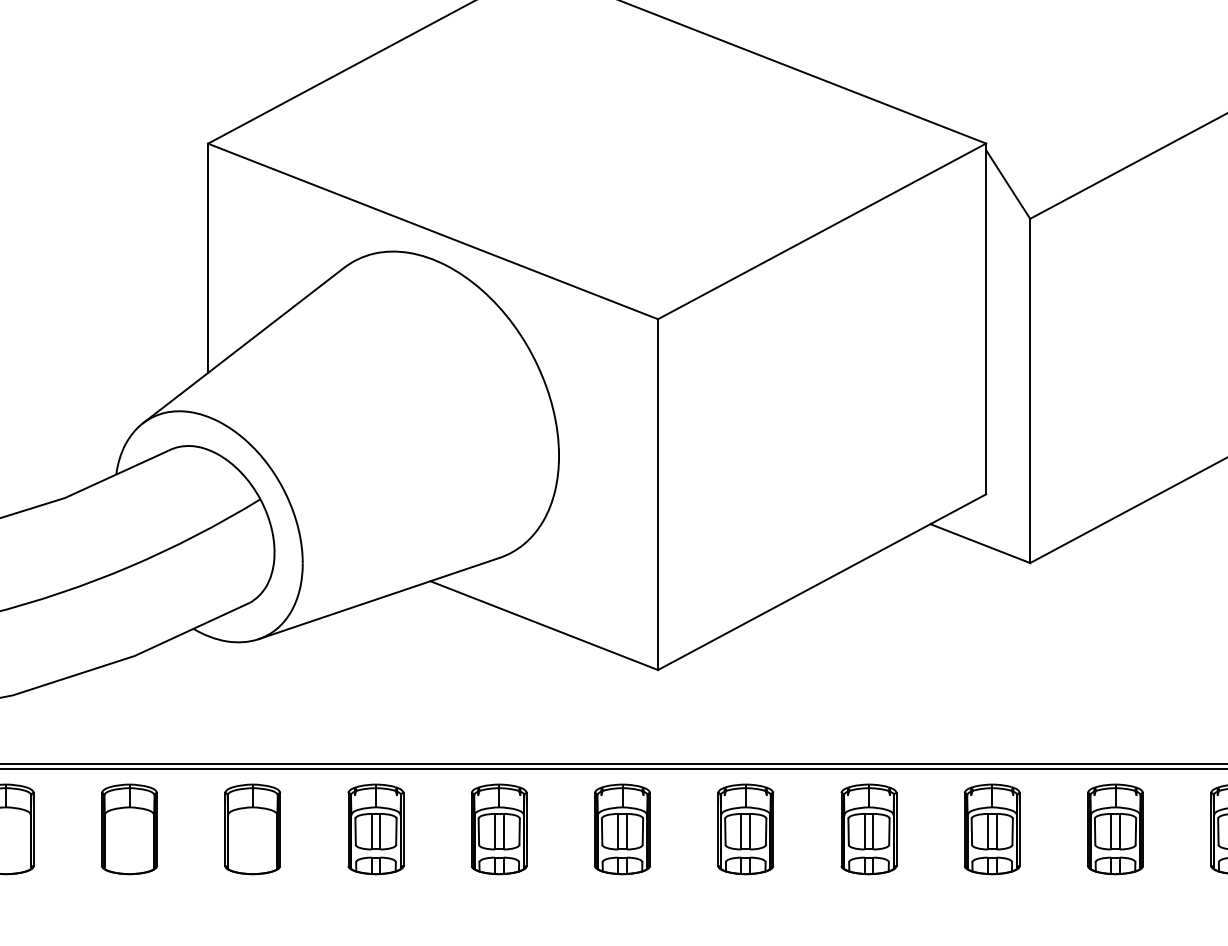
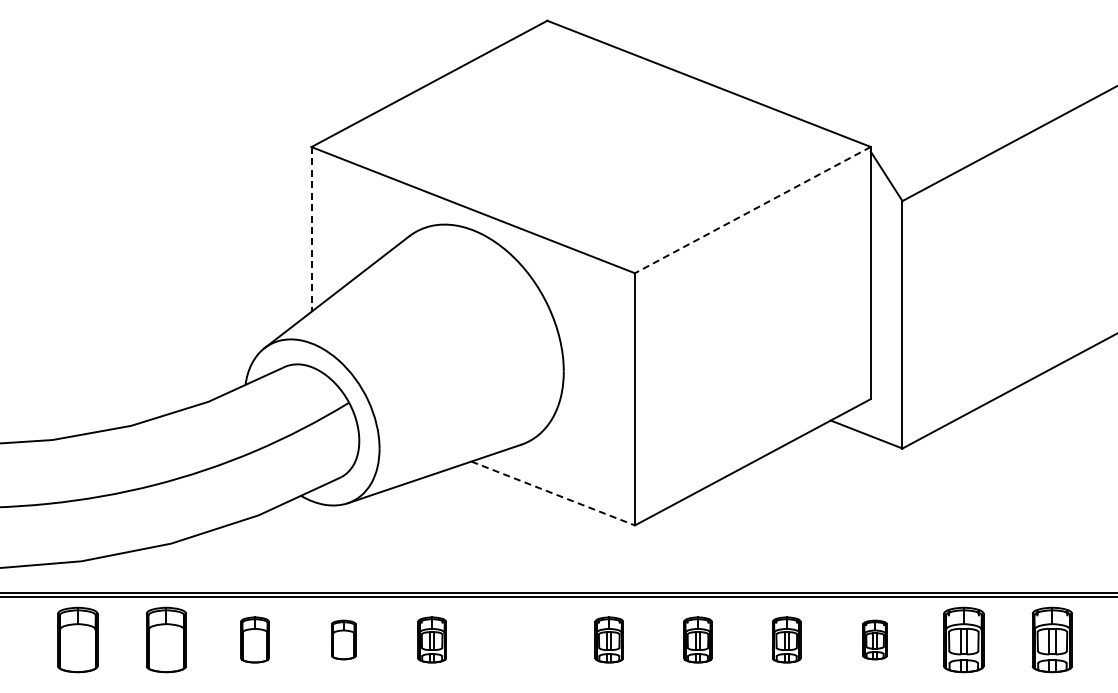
line: (821, 231) -> (752, 210), solid -> dashed
line: (208, 258) -> (311, 229), solid -> dashed
line: (544, 625) -> (553, 493), solid -> dashed
part: (128, 828) -> (254, 639), size x0.7
part: (252, 828) -> (343, 639), size x0.6
part: (374, 828) -> (431, 639), size x0.7
part: (498, 828) -> (520, 639), removed
part: (621, 828) -> (608, 639), size x0.7
part: (745, 828) -> (697, 639), size x0.7
part: (868, 828) -> (786, 639), size x0.7
part: (991, 828) -> (874, 639), size x0.6

